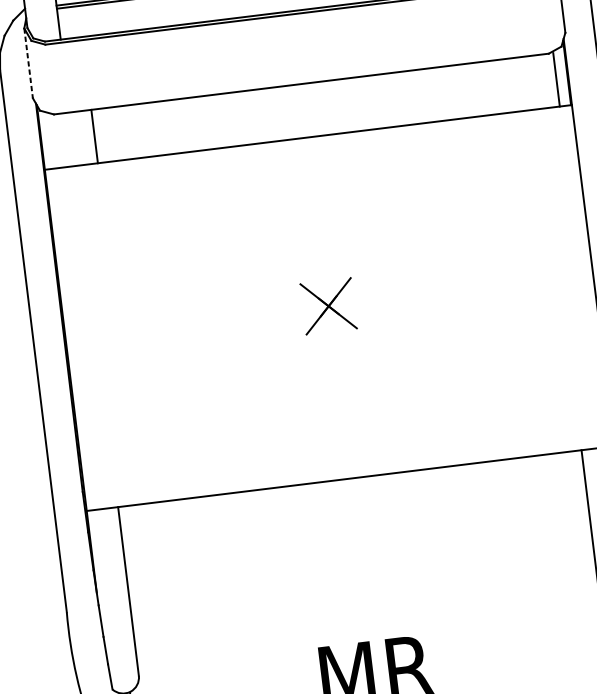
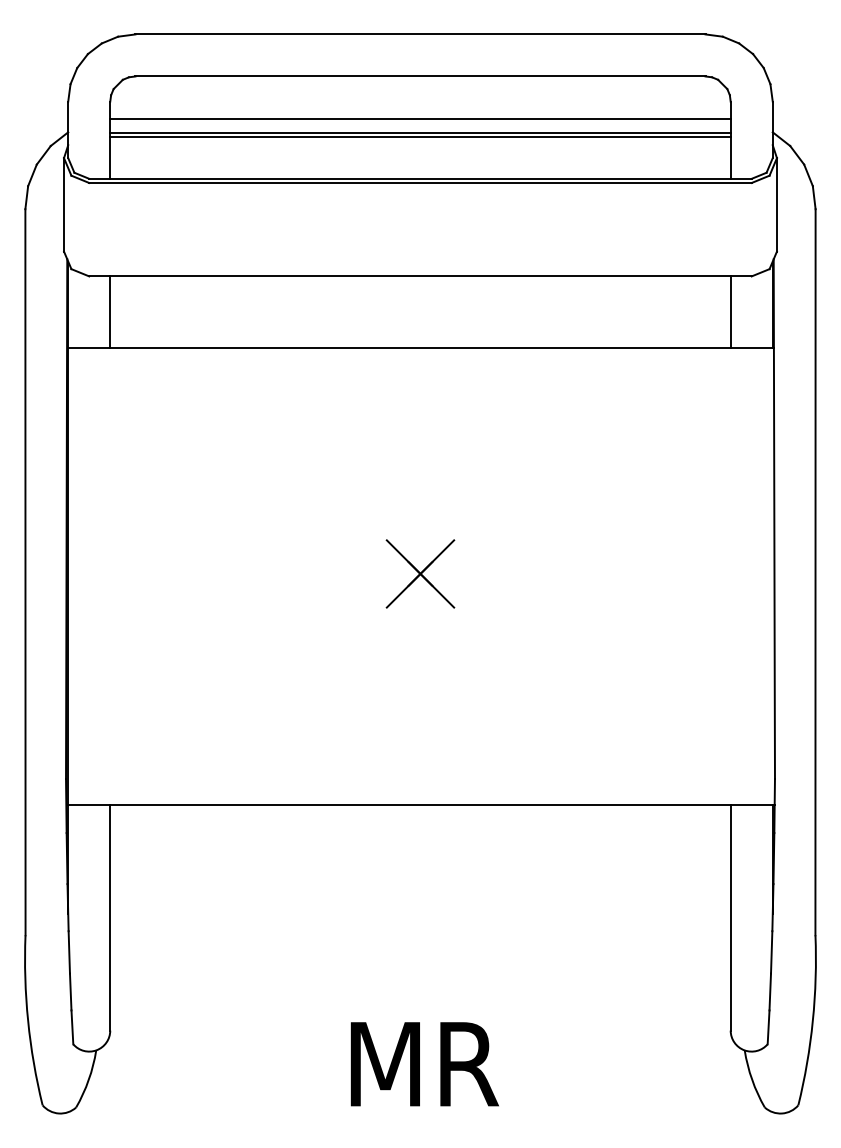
line: (28, 63) -> (64, 204), dashed -> solid
line: (556, 79) -> (730, 311), moved
line: (94, 136) -> (110, 311), moved

